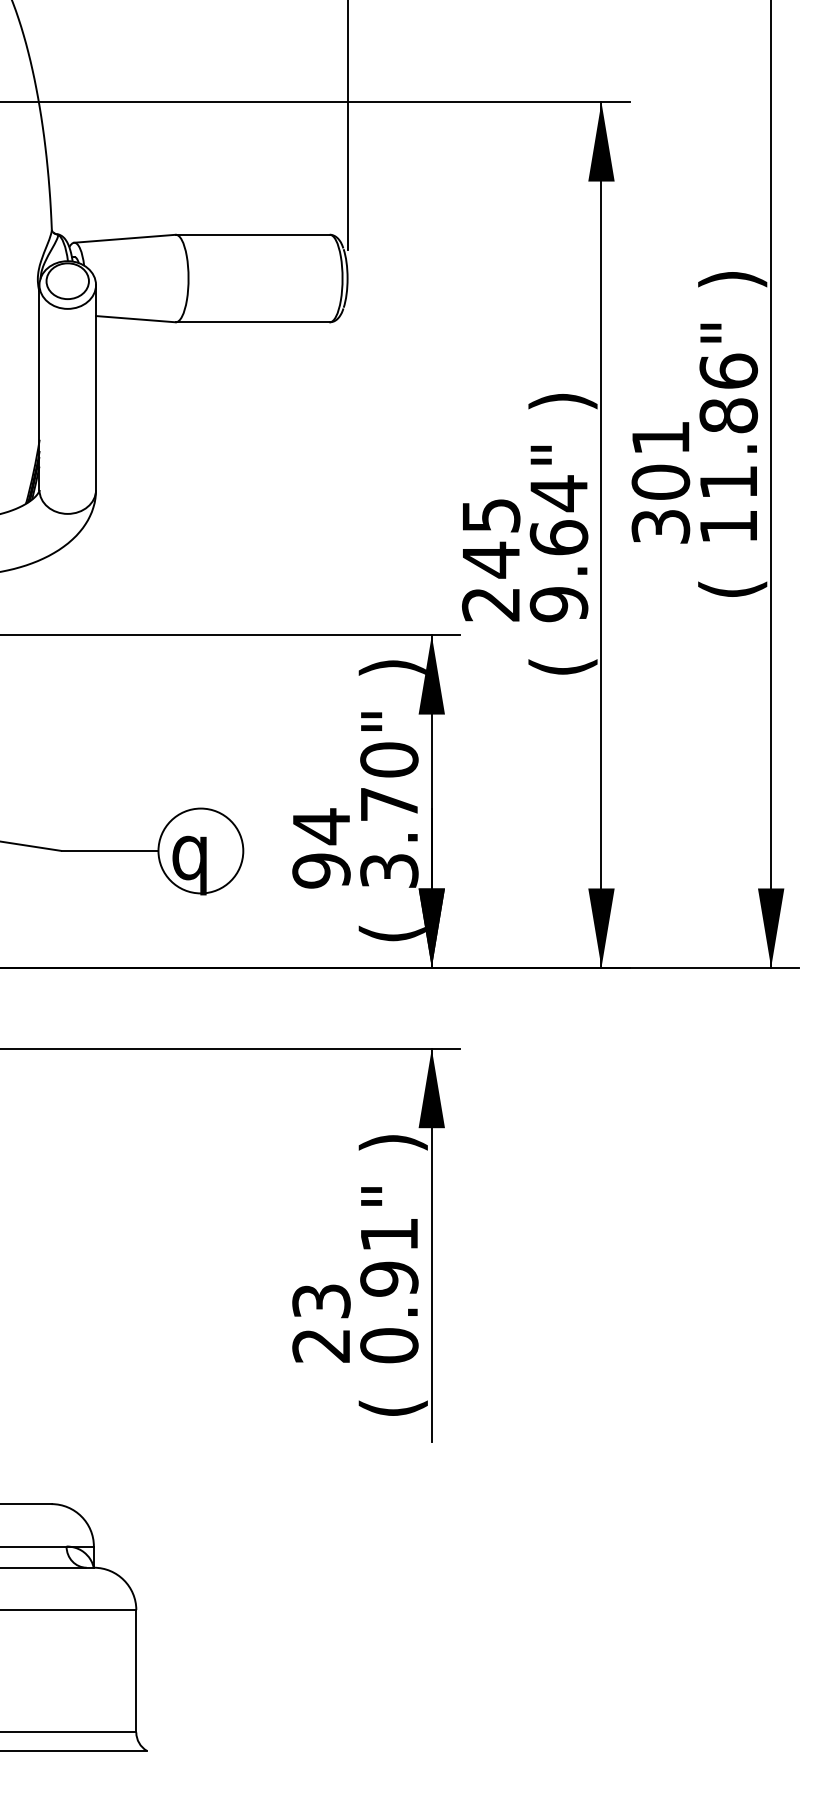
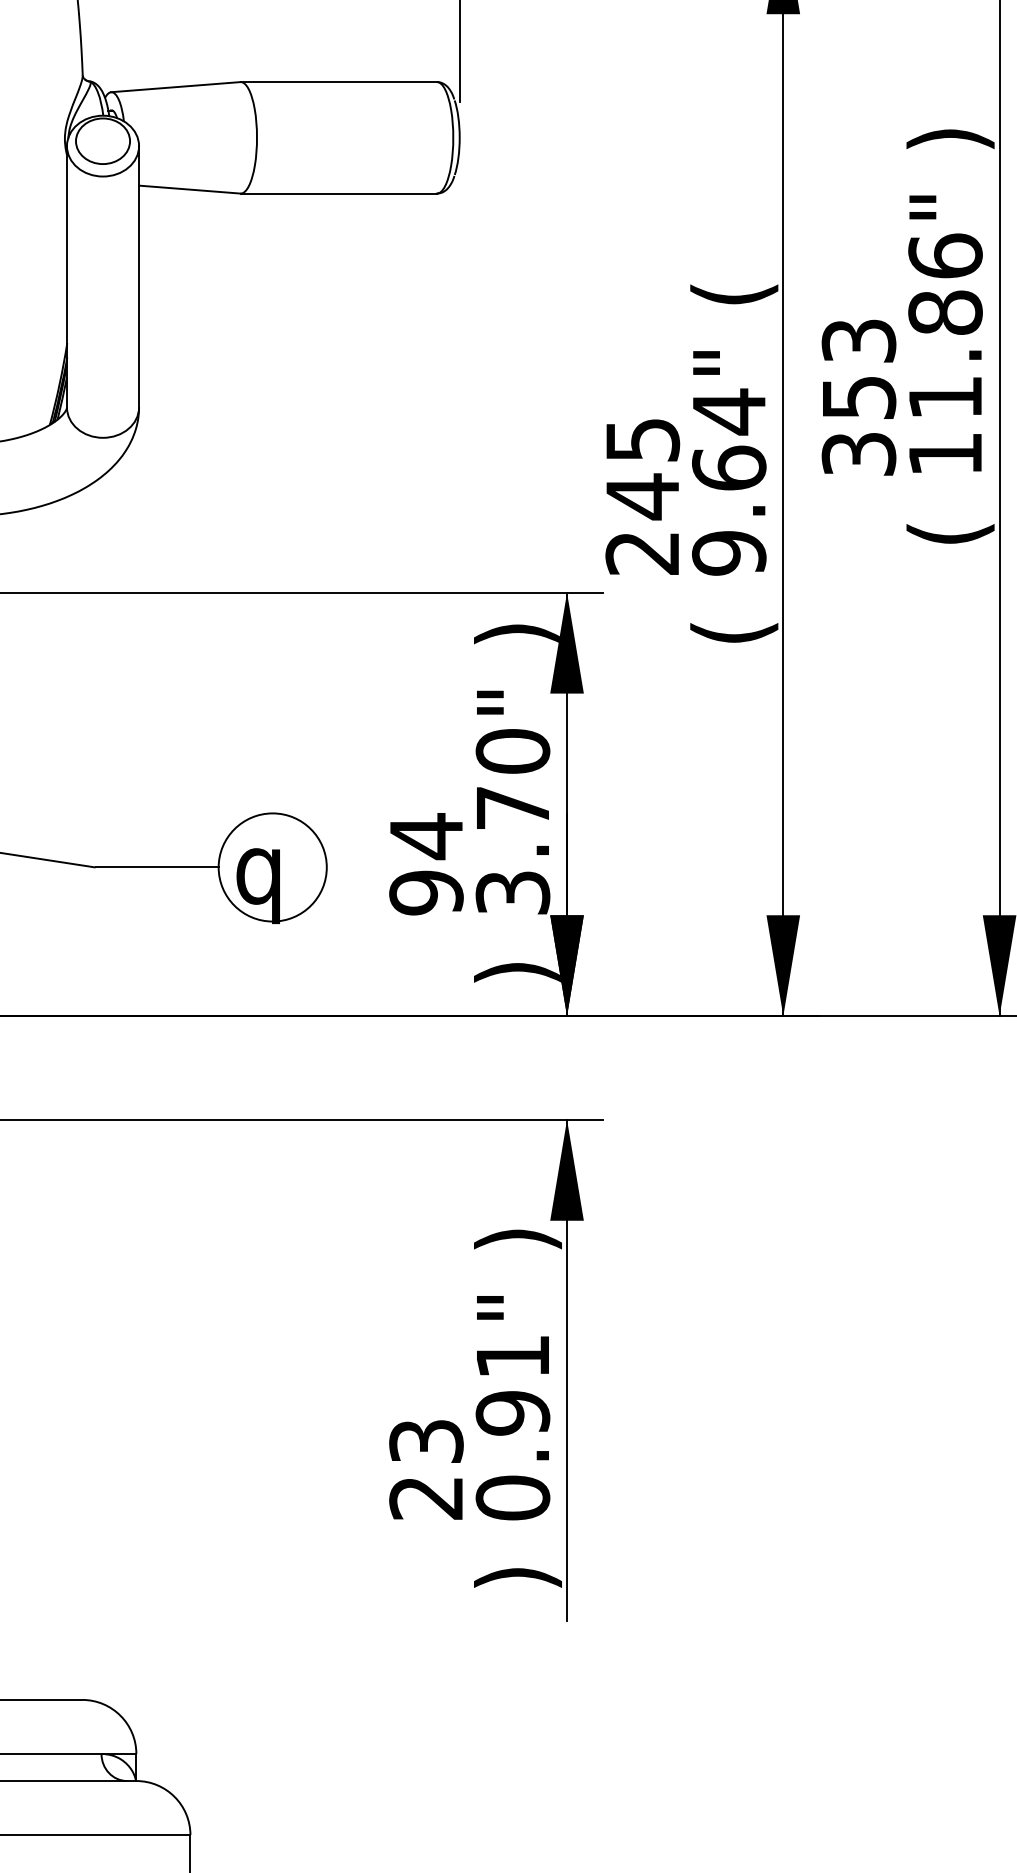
text: (562, 401) -> (733, 294), ) -> (
text: (660, 460) -> (858, 369), 301 -> 353
text: (392, 933) -> (516, 972), ( -> )
text: (392, 1408) -> (516, 1578), ( -> )

